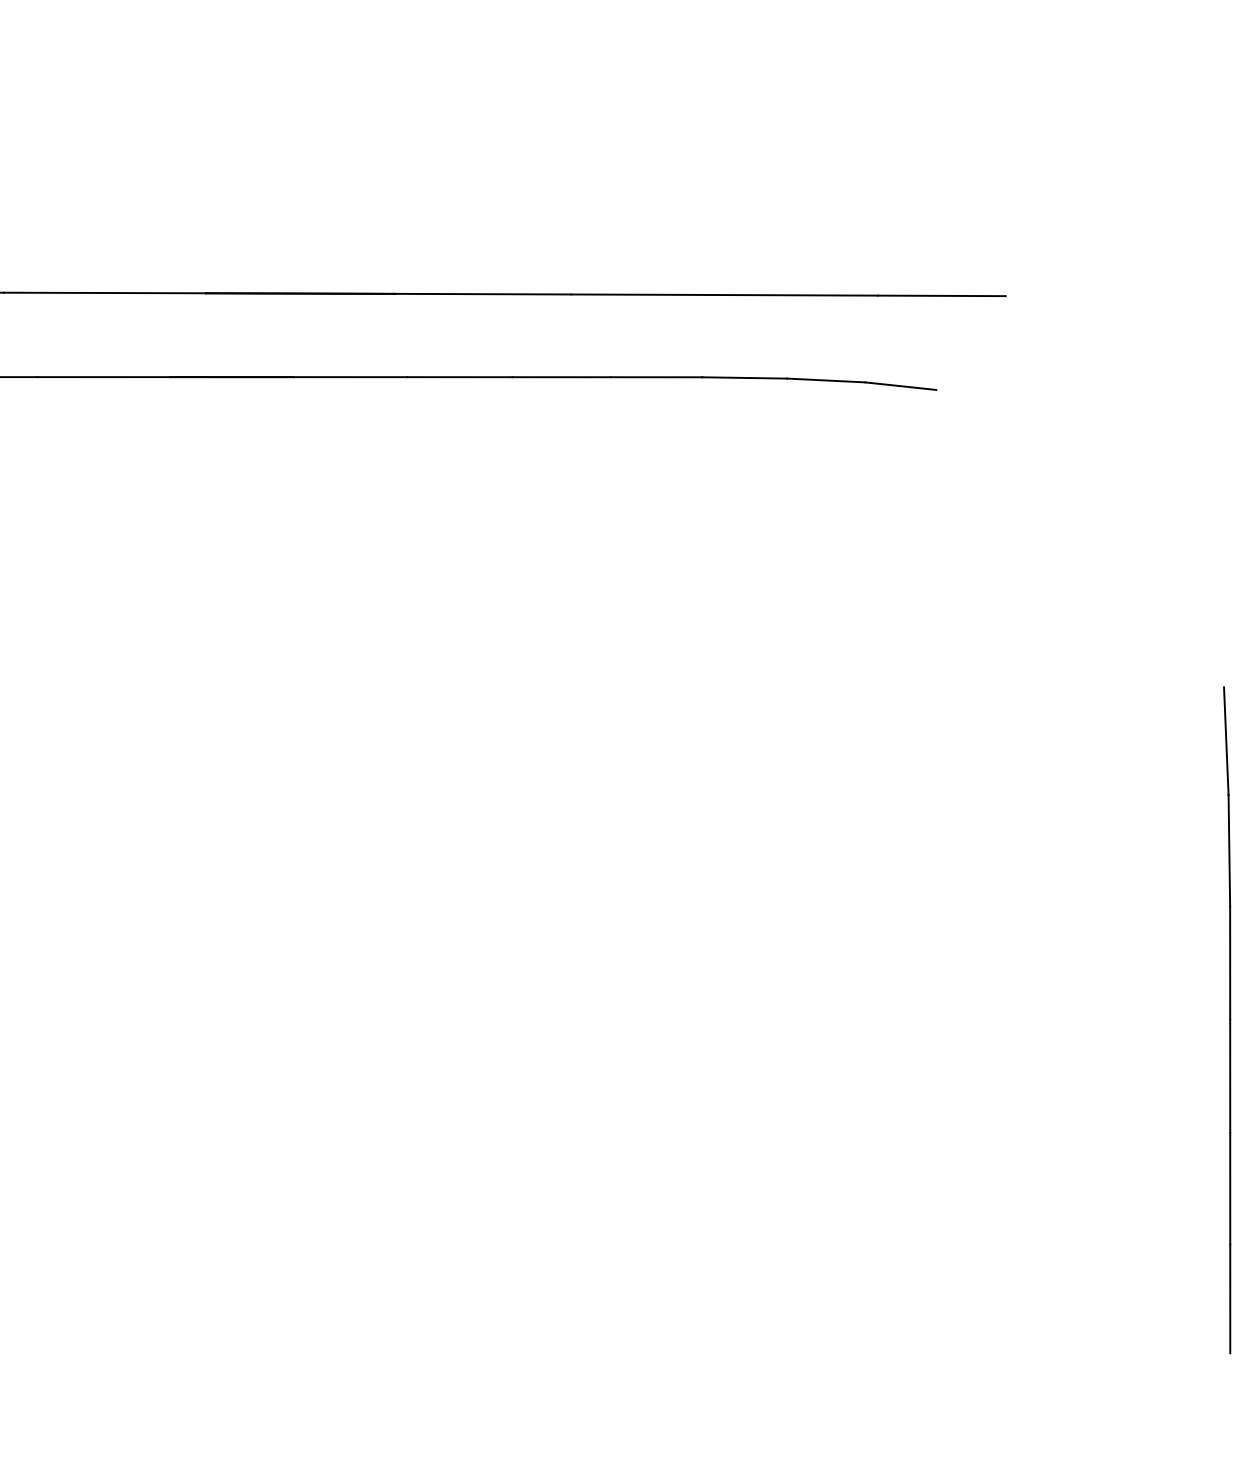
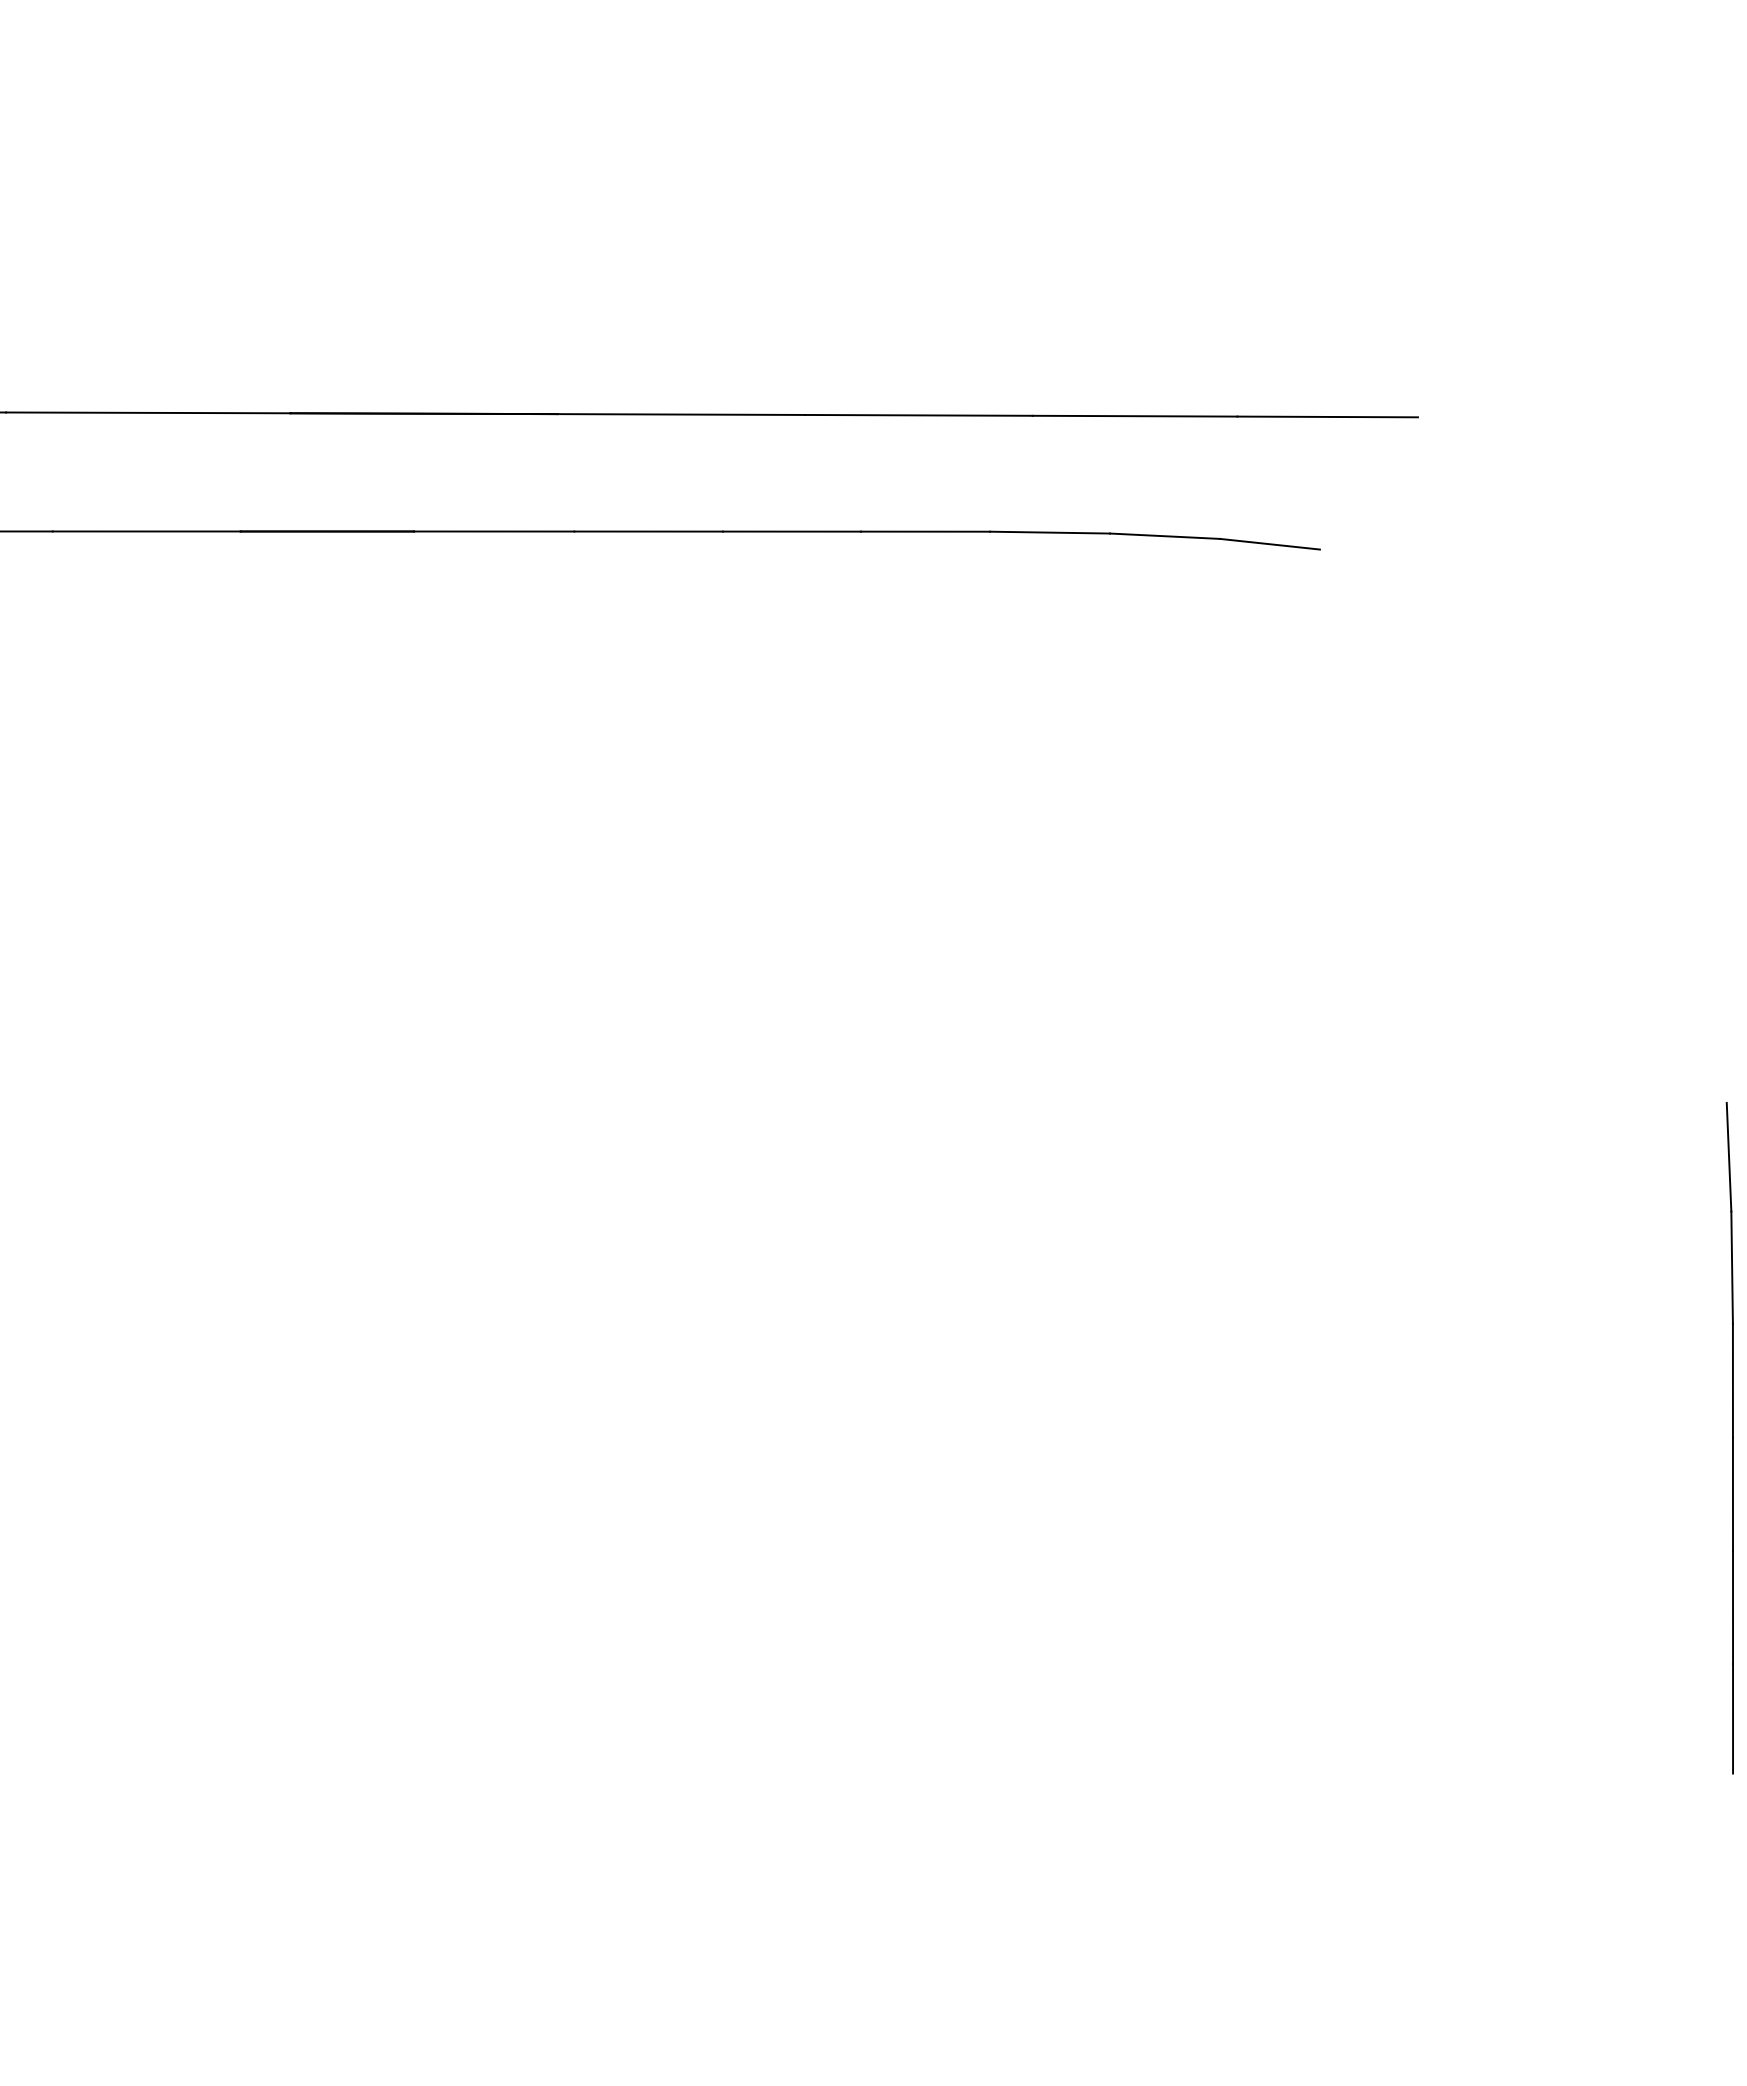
part: (1226, 1020) -> (1729, 1438), size x0.71

